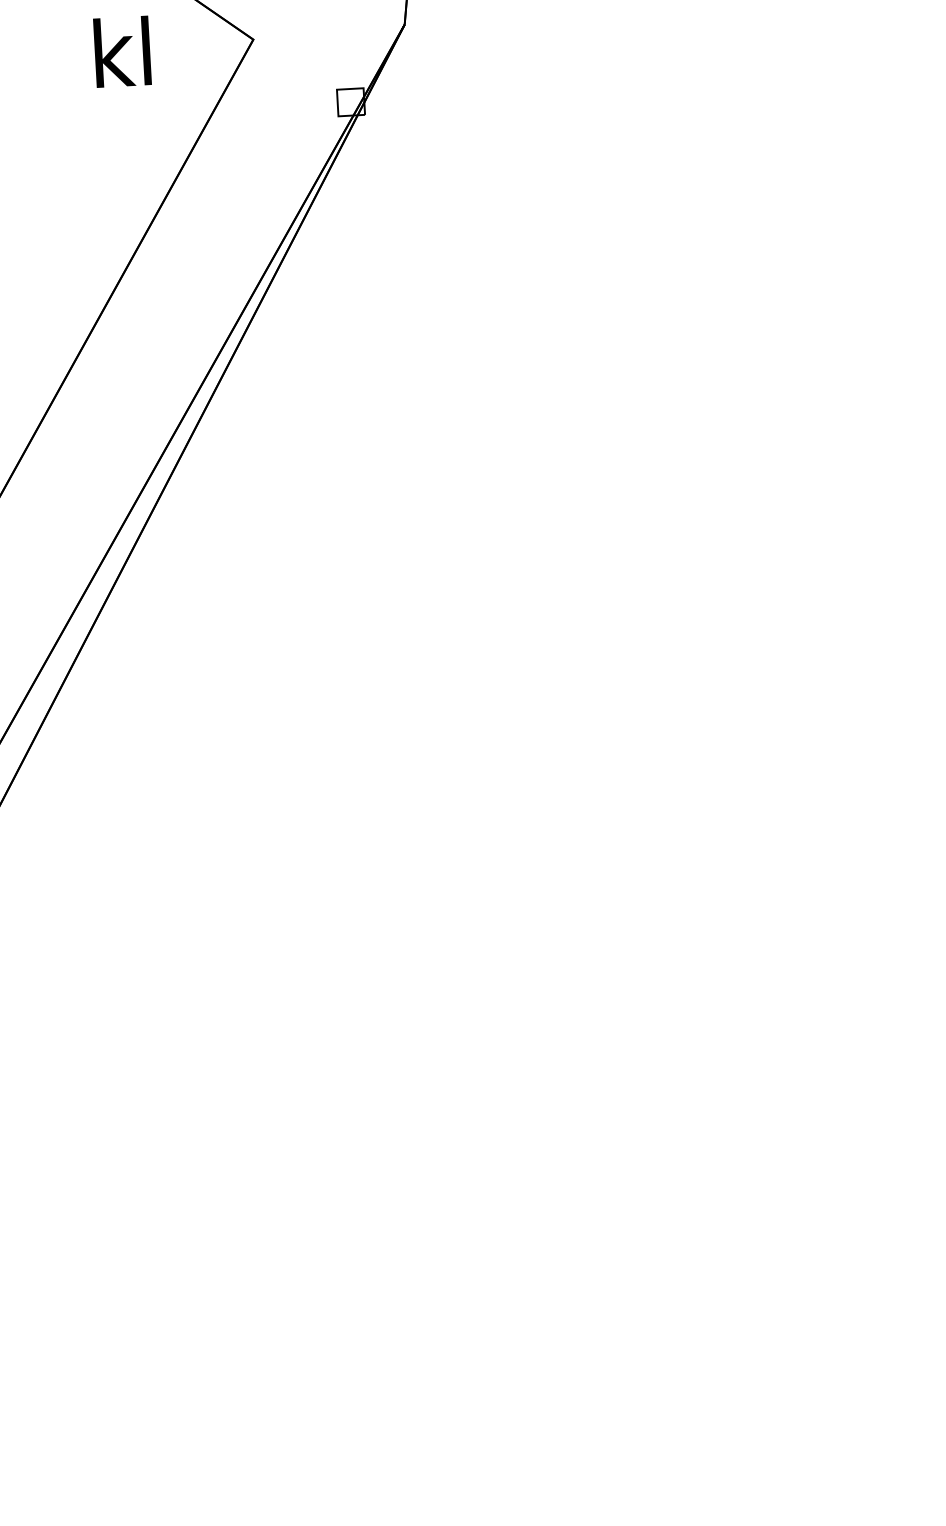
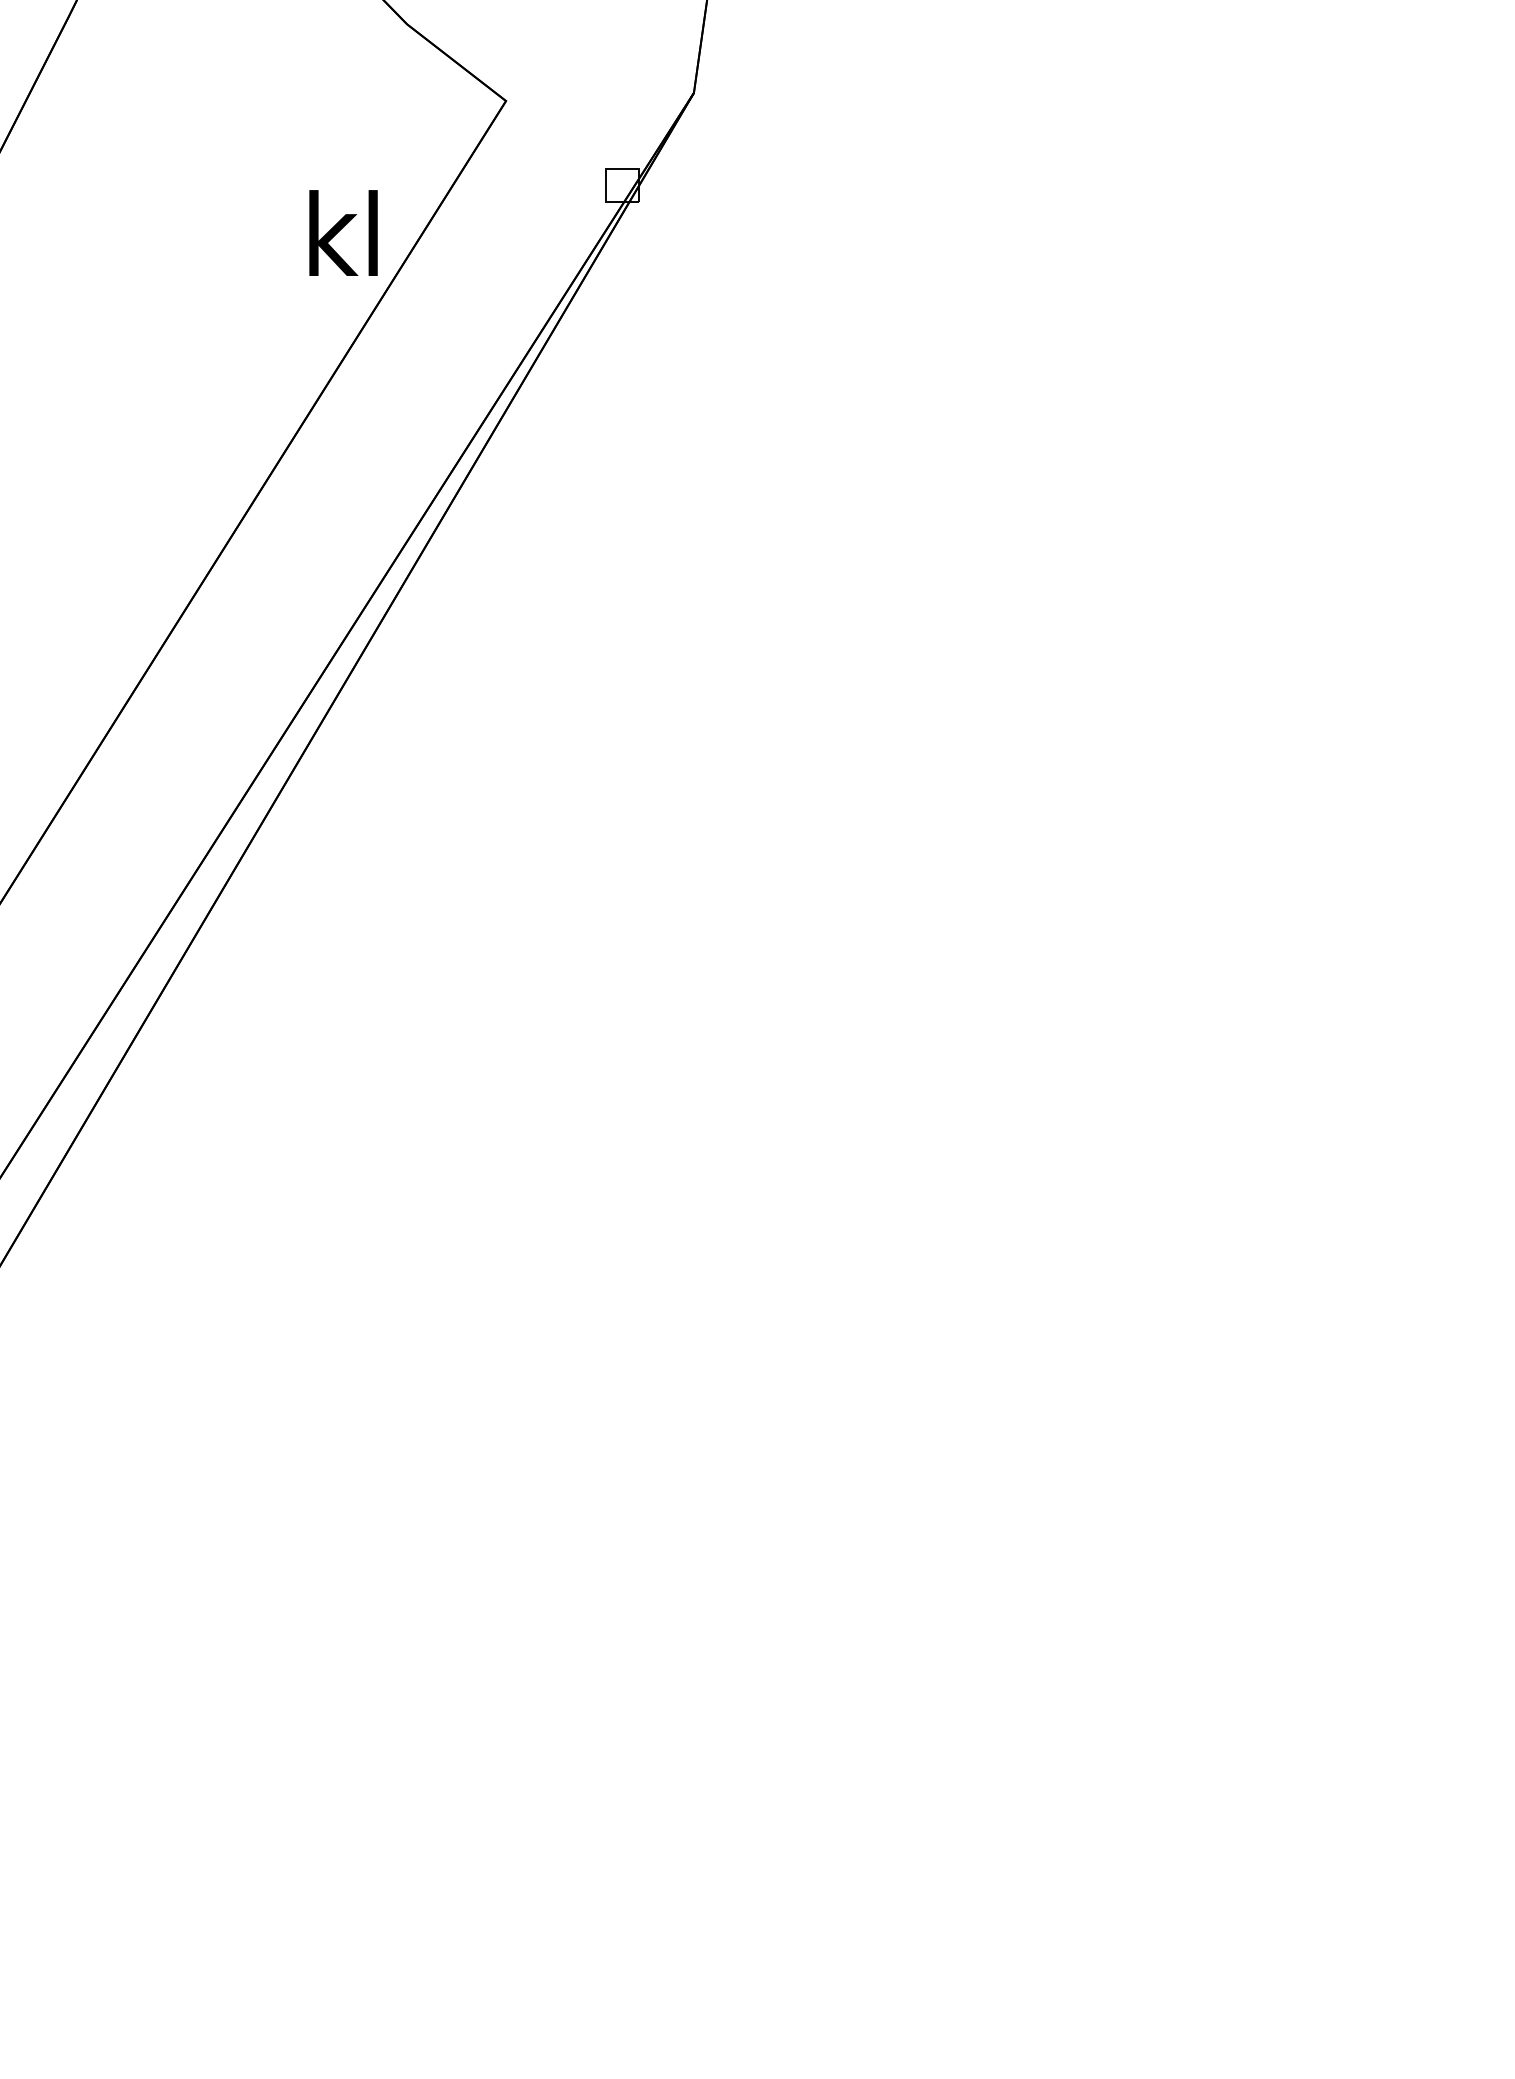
text: (122, 51) -> (343, 232), moved

